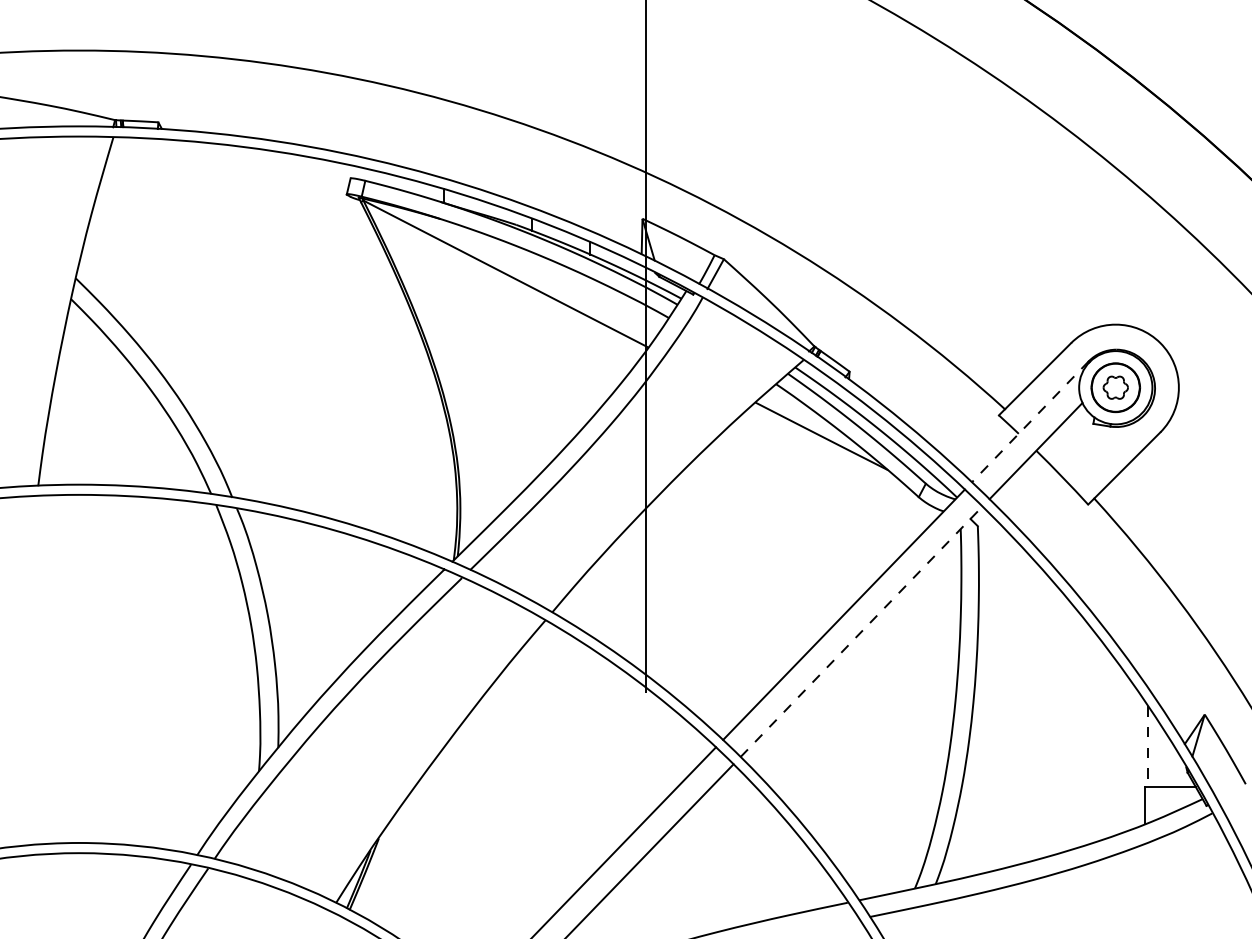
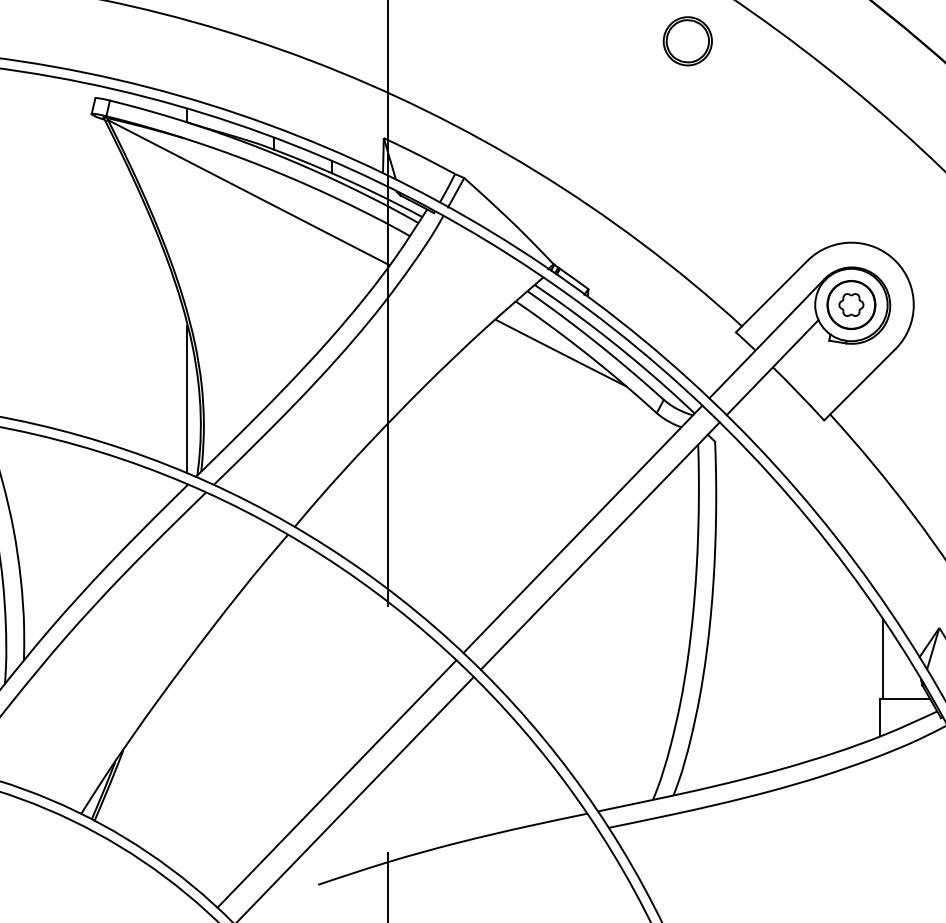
part: (949, 120) -> (687, 40), added
line: (1030, 421) -> (767, 338), dashed -> solid
line: (443, 483) -> (187, 399), added
line: (861, 631) -> (600, 545), dashed -> solid
line: (1148, 746) -> (883, 659), dashed -> solid

